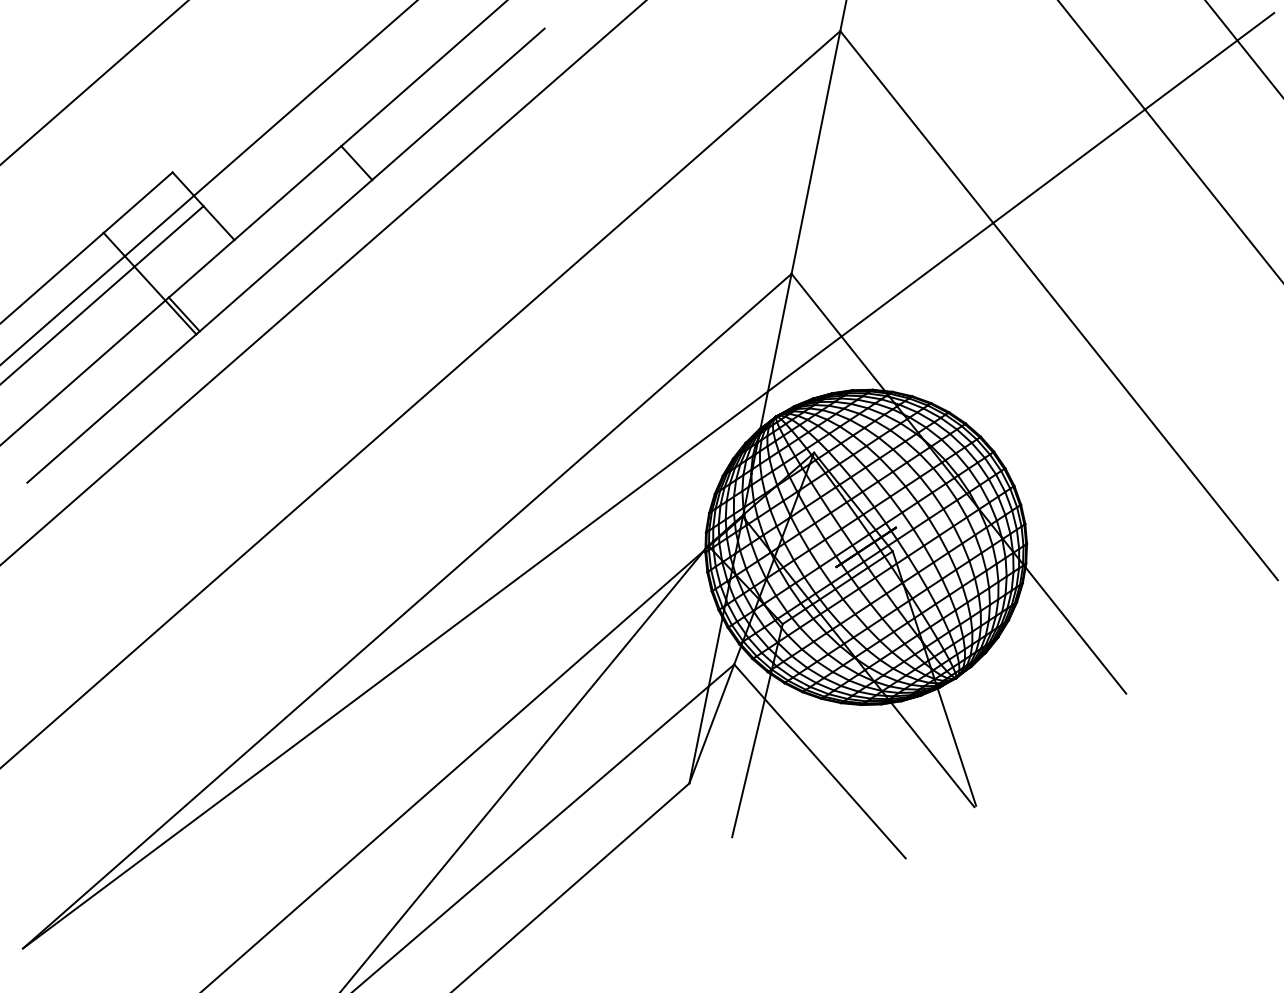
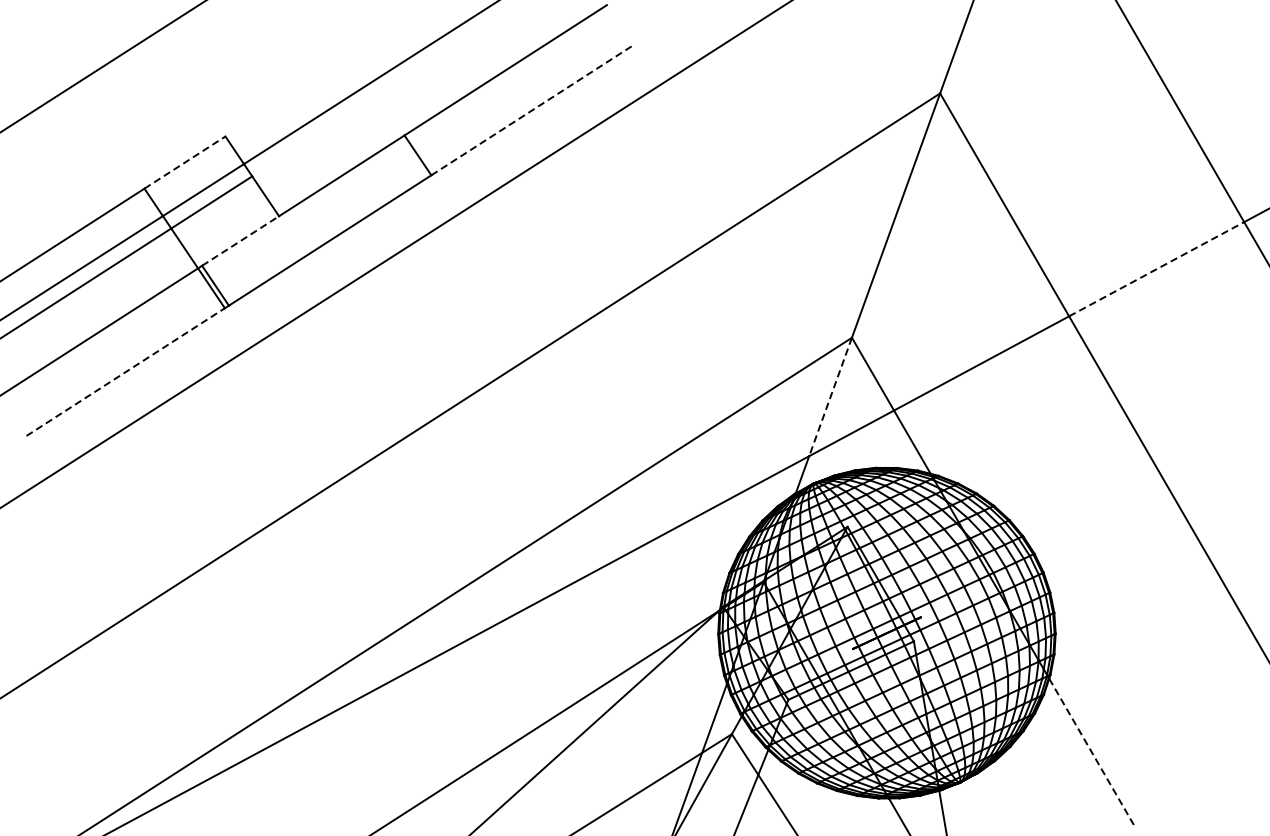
line: (458, 104) -> (532, 110), solid -> dashed
line: (1069, 166) -> (1156, 269), solid -> dashed
line: (138, 202) -> (185, 162), solid -> dashed
line: (201, 268) -> (240, 240), solid -> dashed
line: (779, 332) -> (830, 396), solid -> dashed
line: (112, 408) -> (126, 372), solid -> dashed
line: (1075, 630) -> (1091, 751), solid -> dashed

